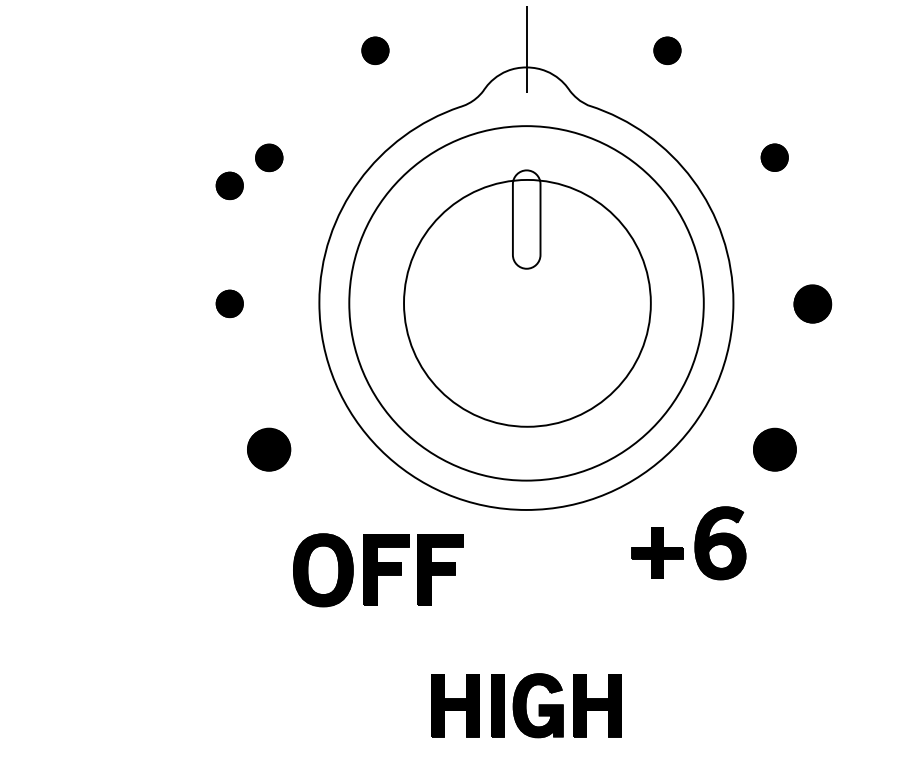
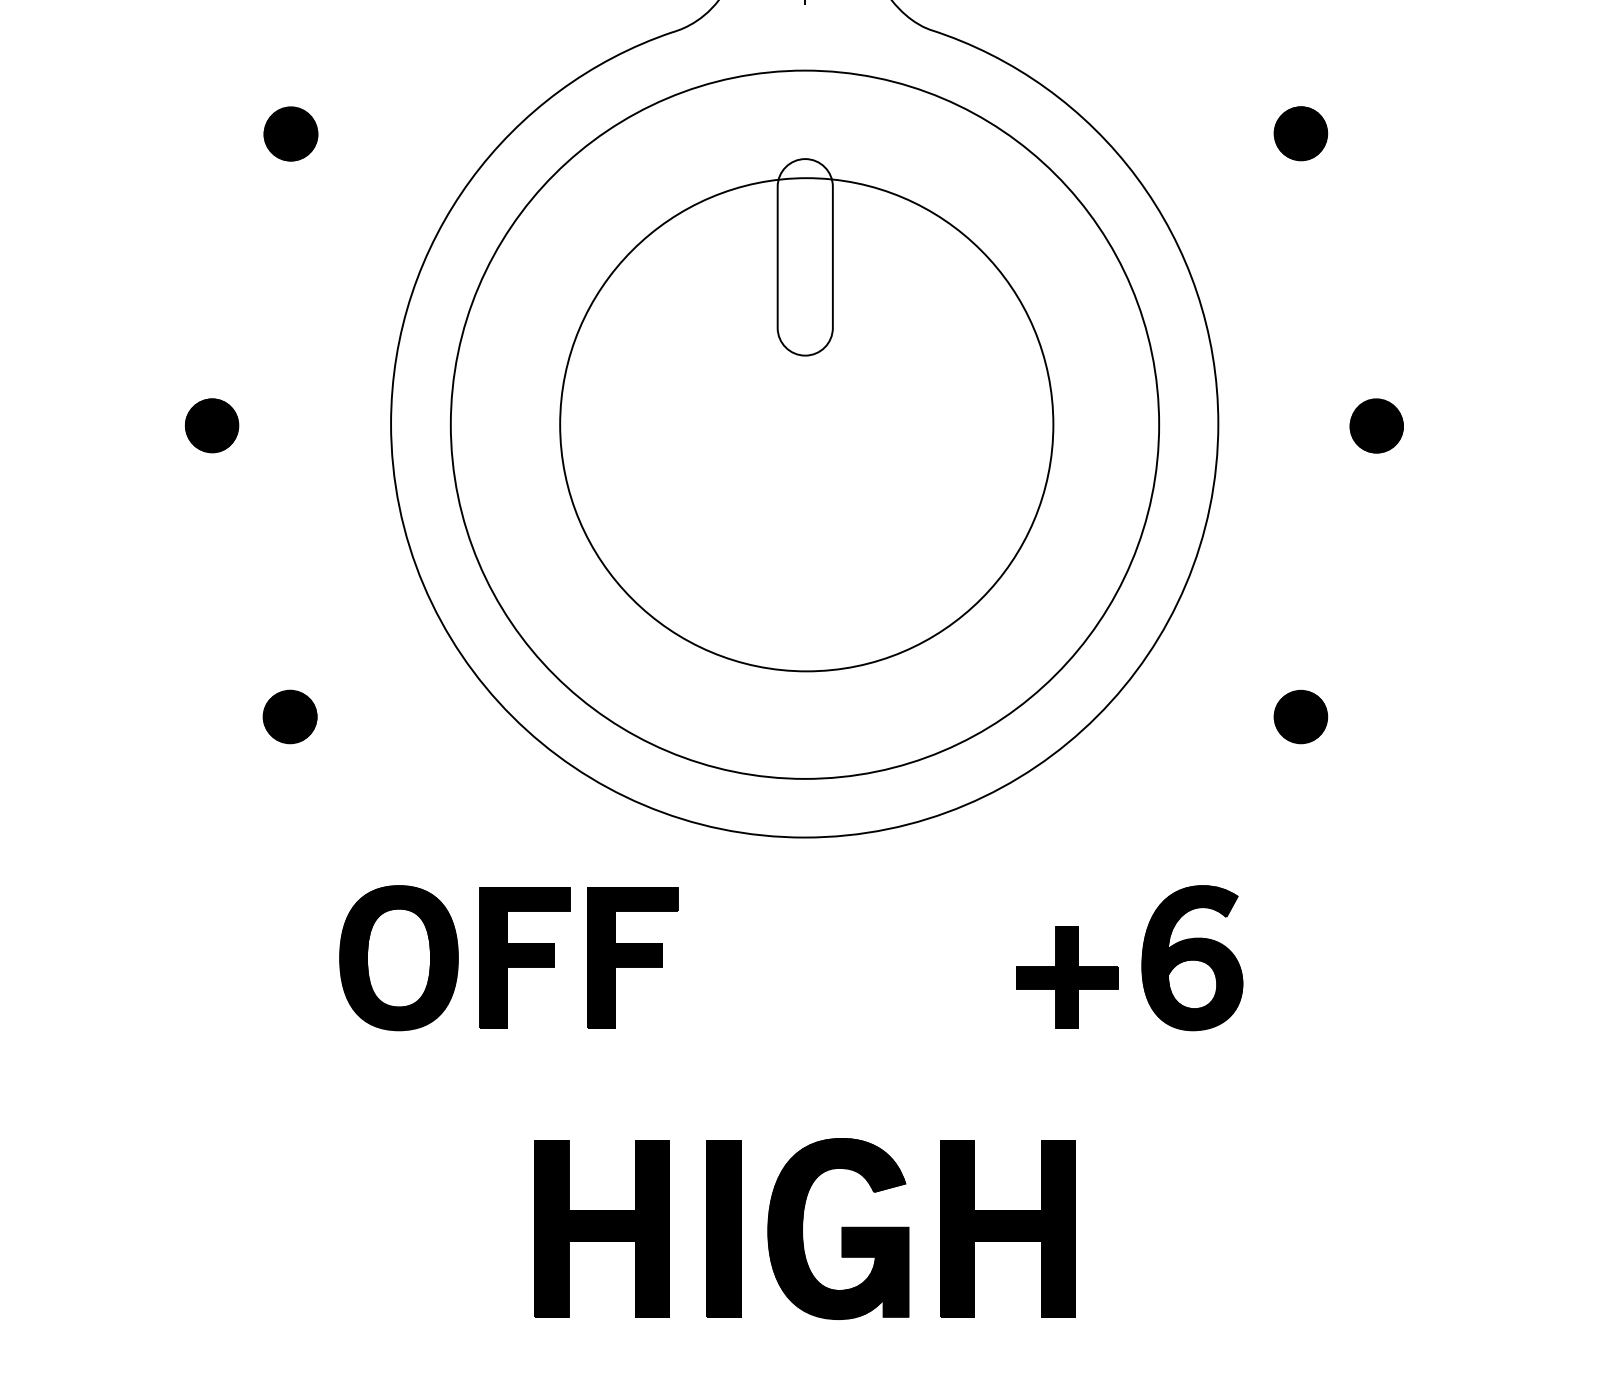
part: (229, 185) -> (211, 189), removed
part: (812, 303) -> (1376, 425), size x0.71
part: (268, 449) -> (289, 716), size x0.62
part: (774, 449) -> (1300, 716), size x0.62
part: (688, 543) -> (1128, 958), moved
part: (526, 705) -> (804, 1228), size x1.43

